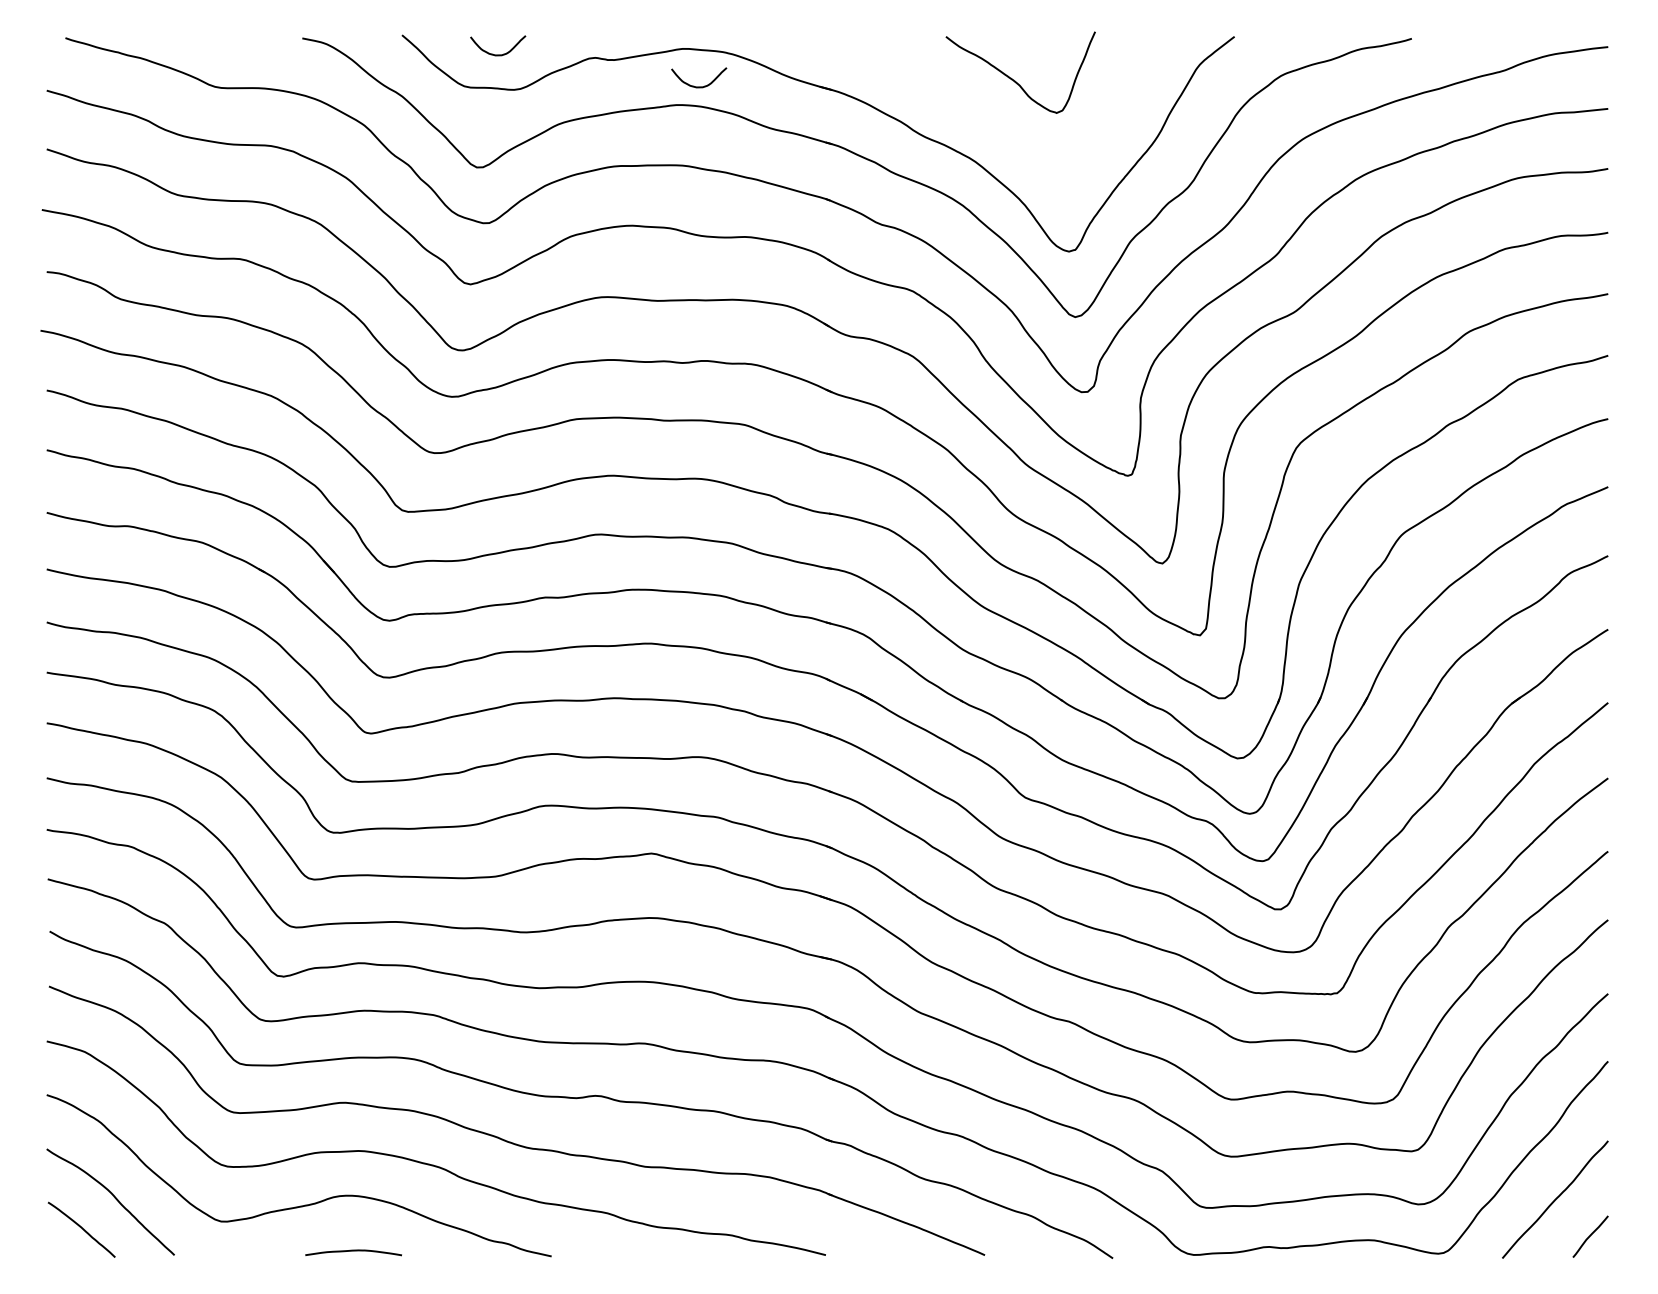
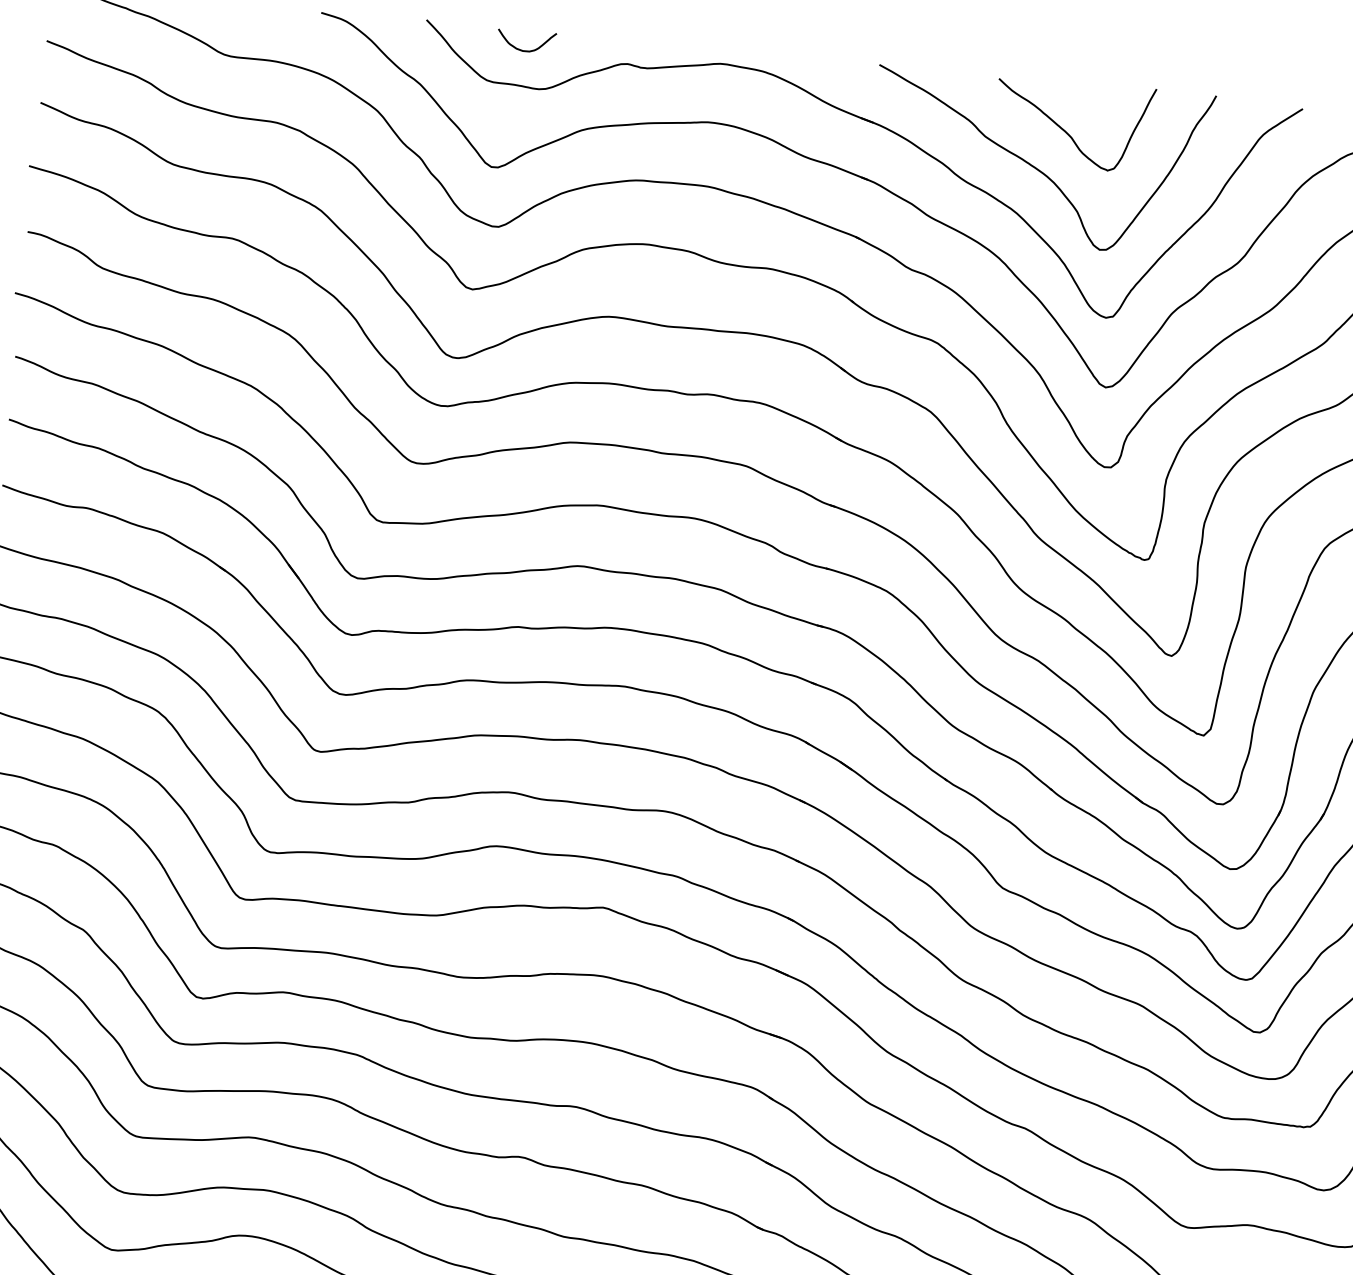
curve: (699, 86) -> (734, 105), removed
curve: (989, 116) -> (1036, 167), added

